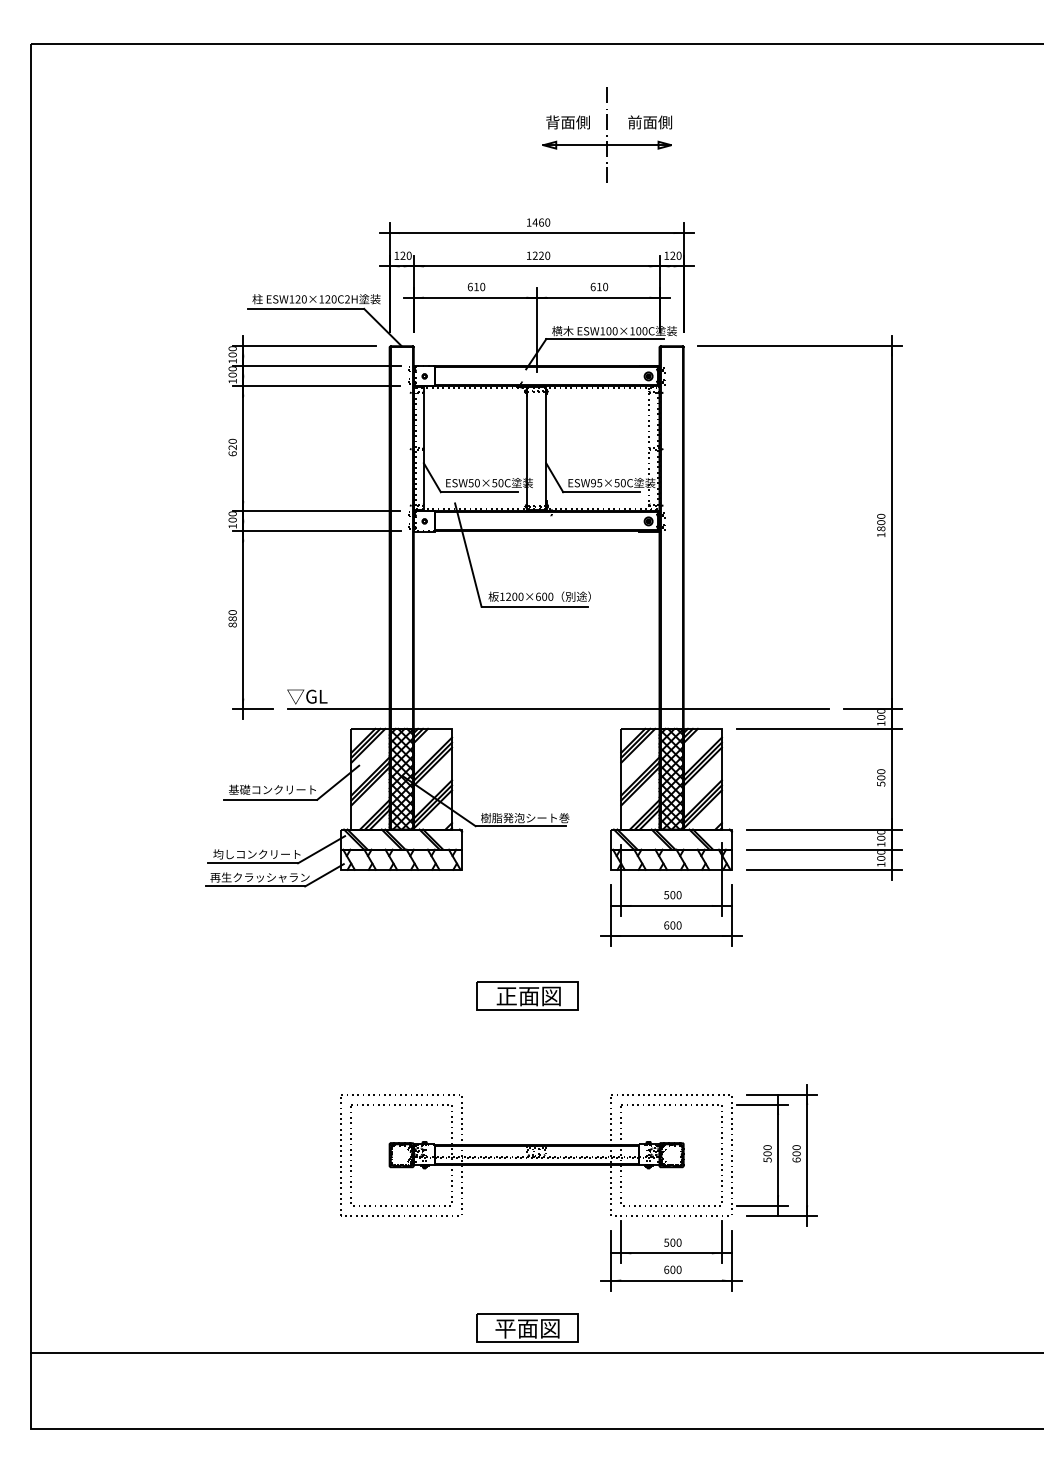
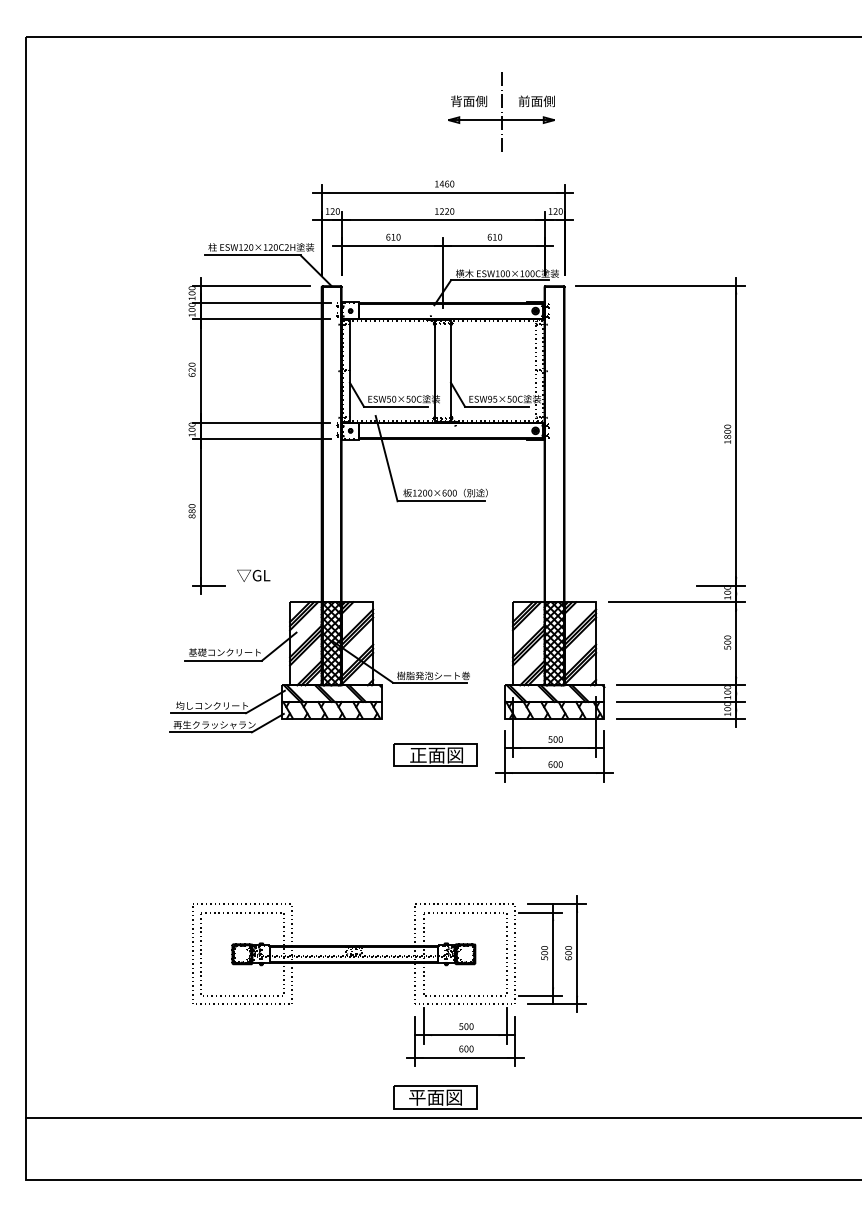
line: (558, 708) -> (461, 585), removed
part: (527, 995) -> (435, 754), moved
part: (578, 1165) -> (388, 962), moved

